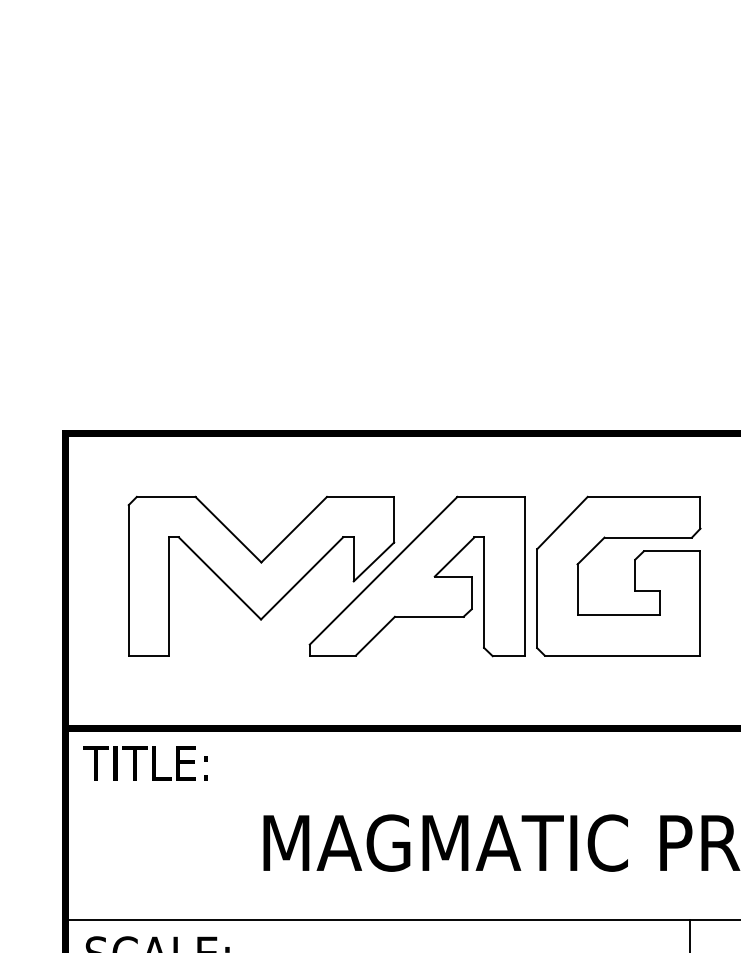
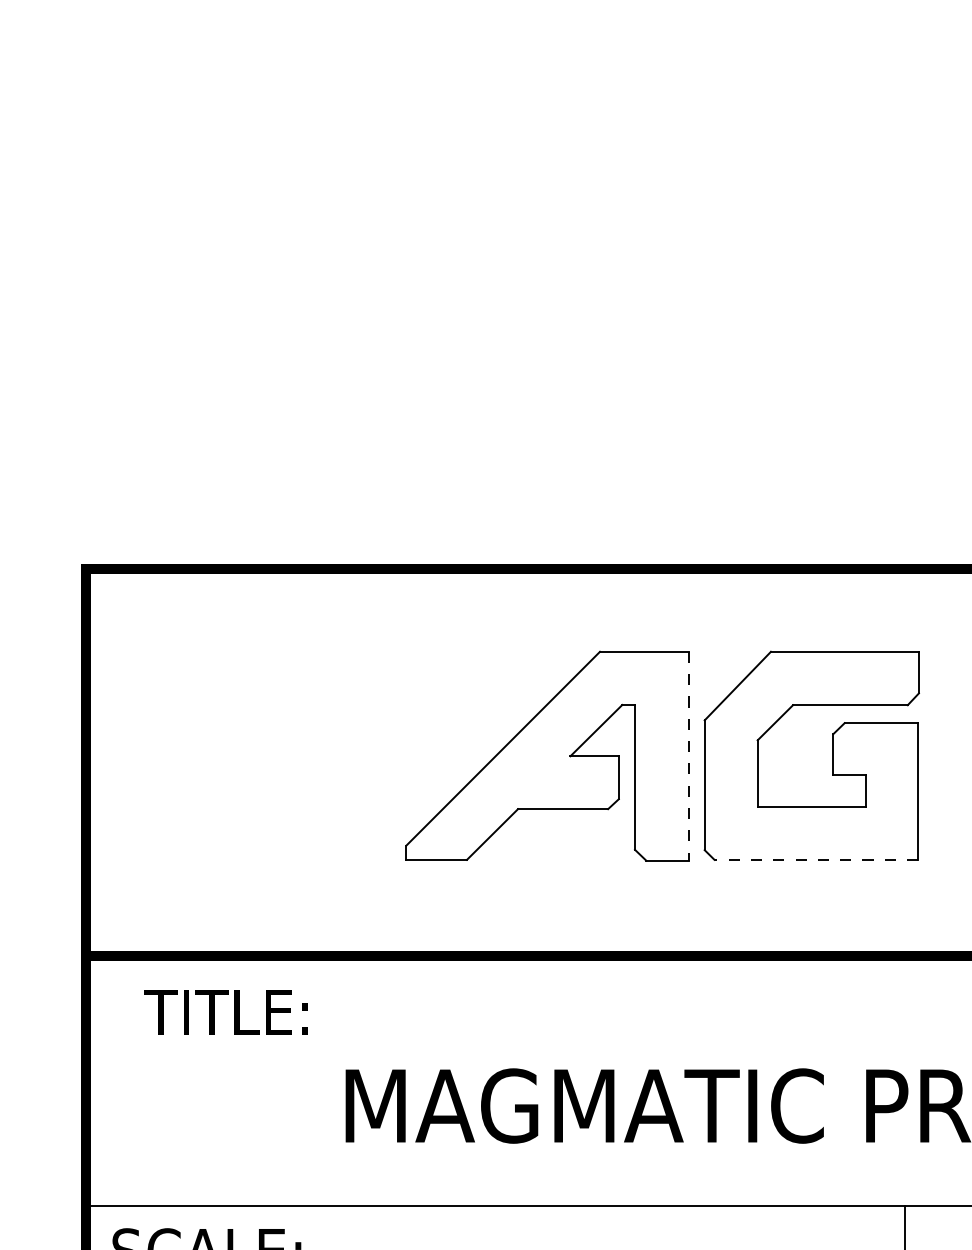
part: (261, 575) -> (342, 755), removed
line: (524, 576) -> (688, 756), solid -> dashed
line: (622, 655) -> (816, 859), solid -> dashed
text: (145, 763) -> (225, 1012), moved

